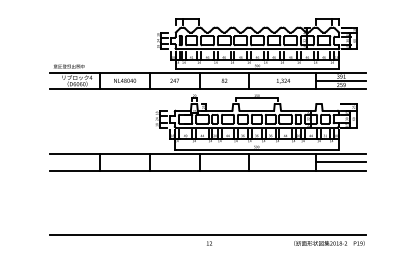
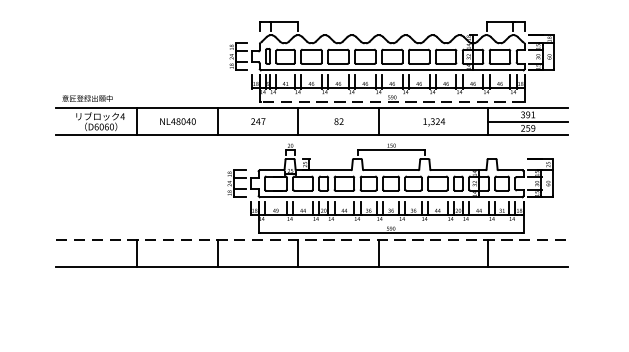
line: (256, 68) -> (390, 101), solid -> dashed
line: (208, 154) -> (313, 240), solid -> dashed
line: (341, 162) -> (528, 253), removed

